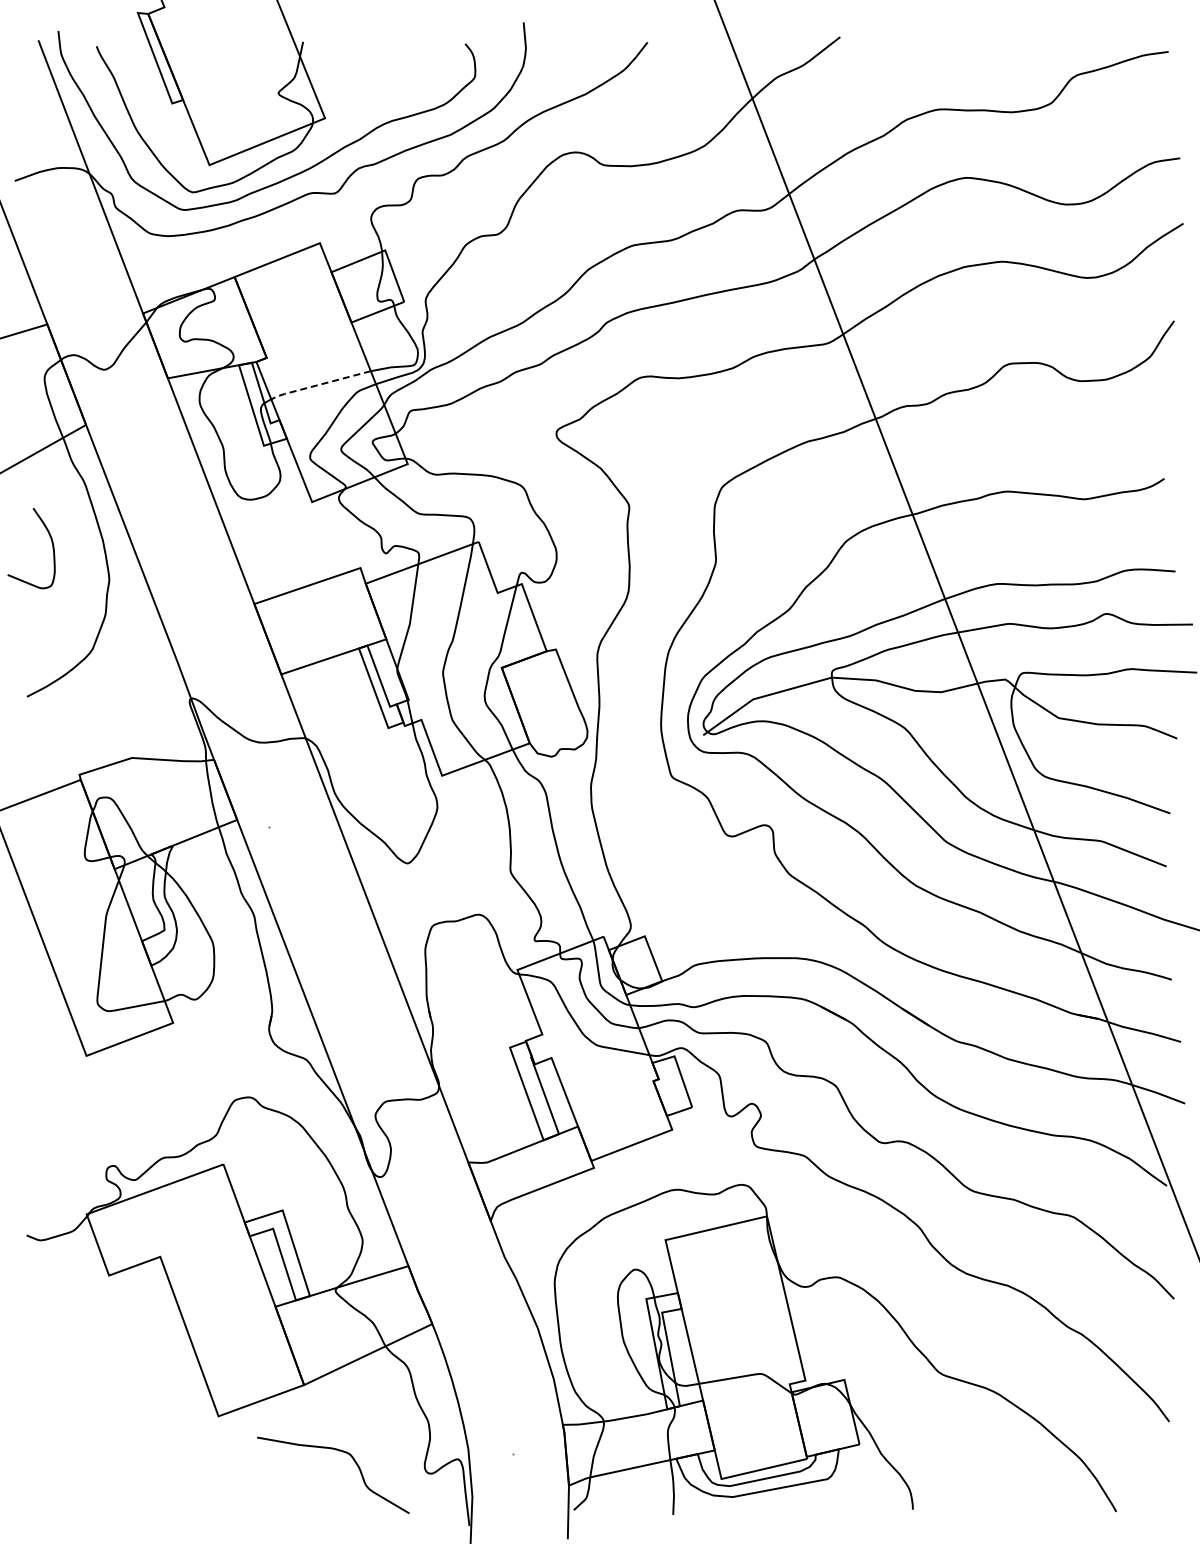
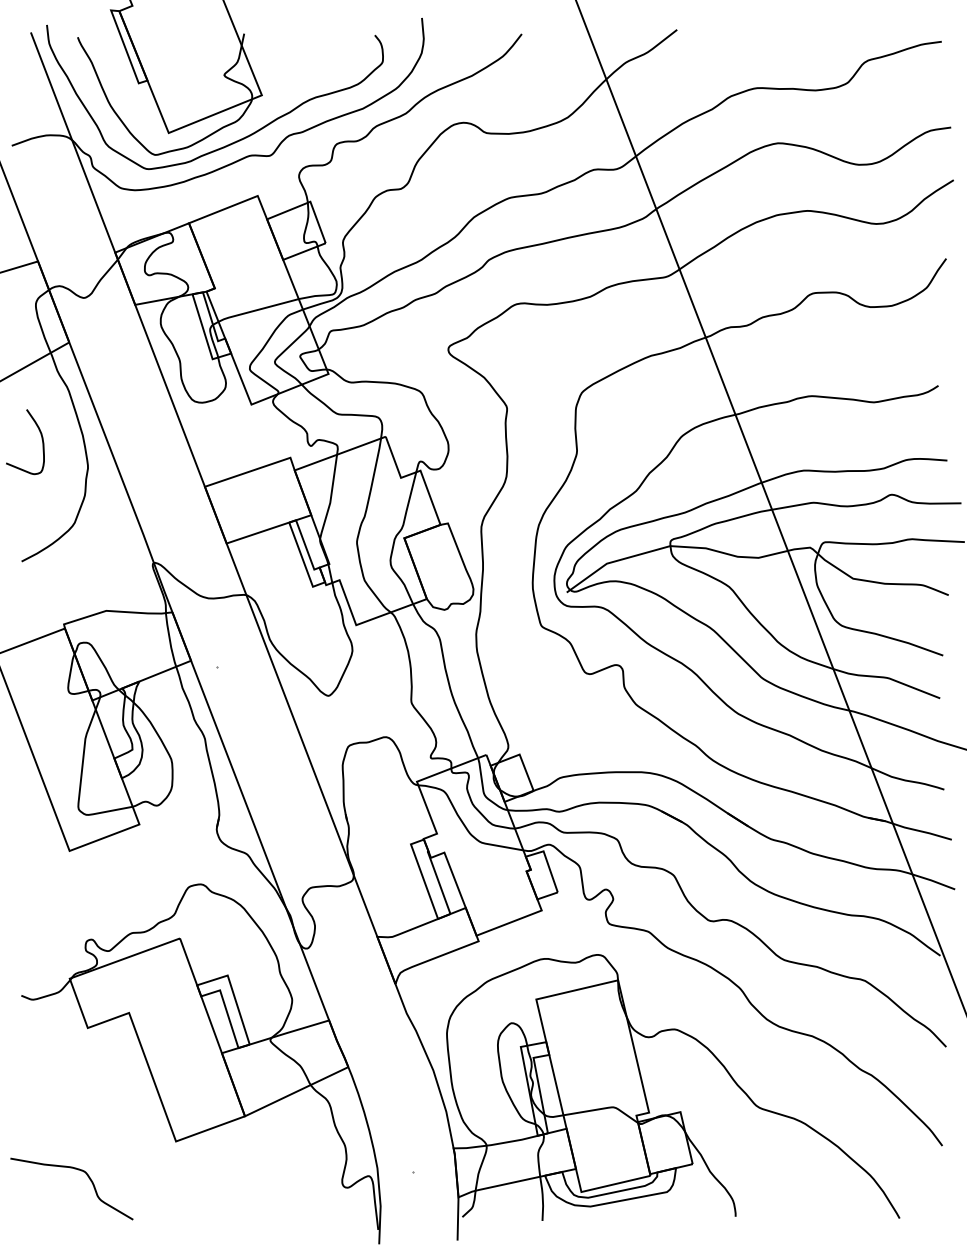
line: (318, 384) -> (256, 309), dashed -> solid
curve: (339, 1451) -> (76, 1169), moved

